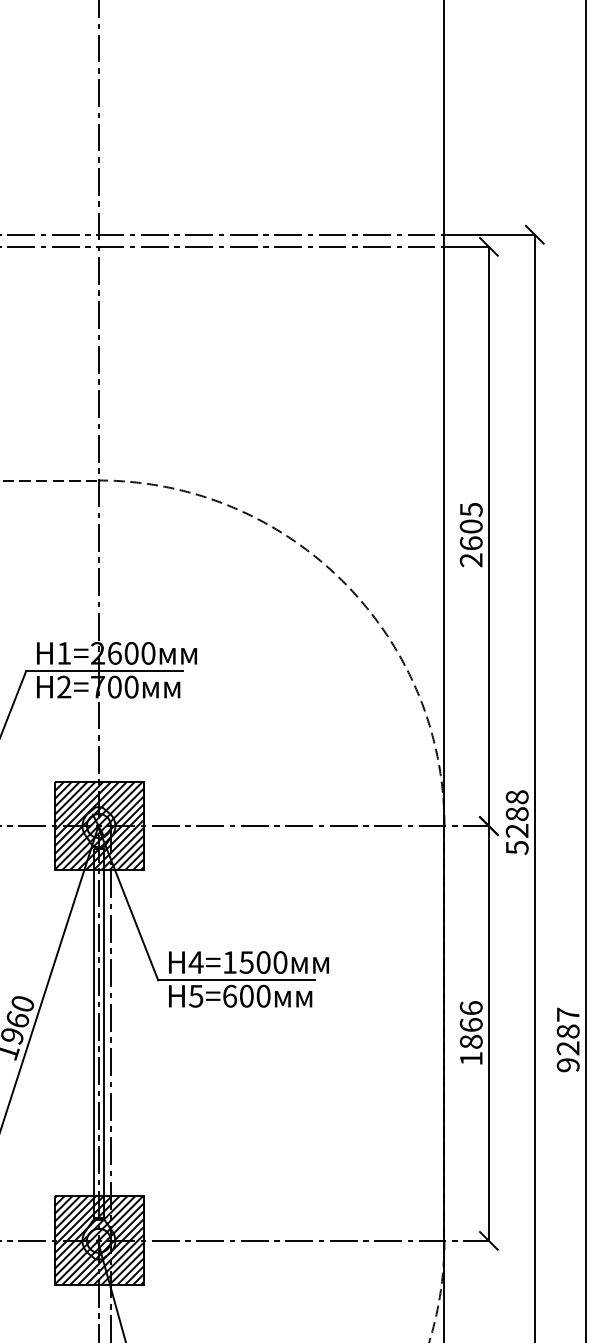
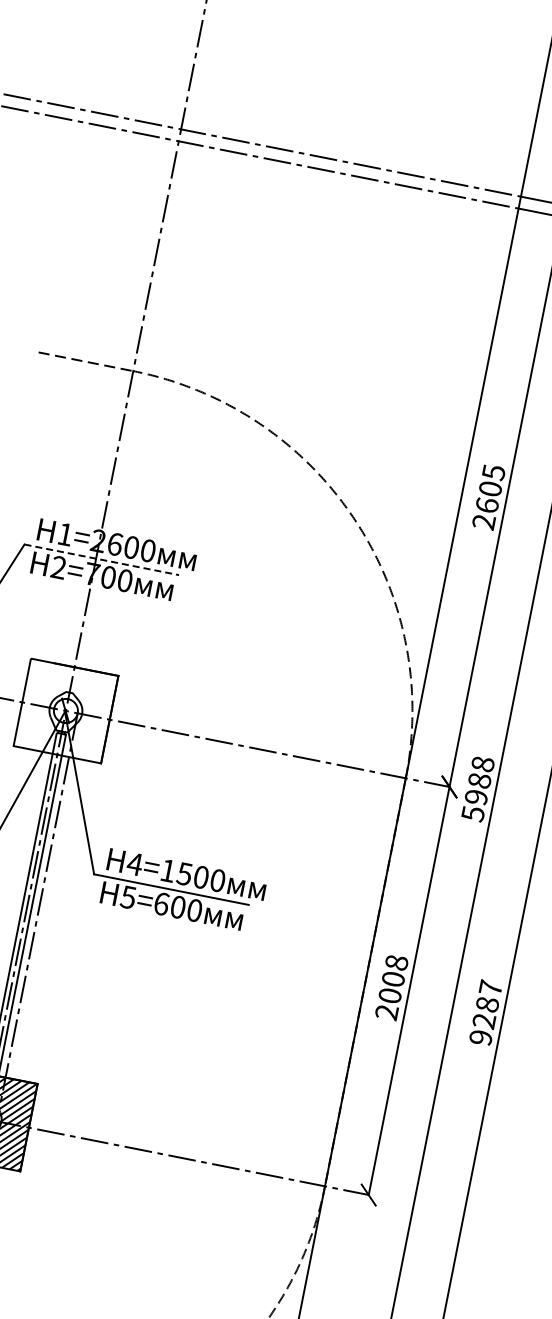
line: (104, 671) -> (101, 560), solid -> dashed
hatch: (98, 825) -> (65, 710), removed
text: (517, 830) -> (476, 796), 5288 -> 5988
text: (470, 1033) -> (391, 987), 1866 -> 2008

